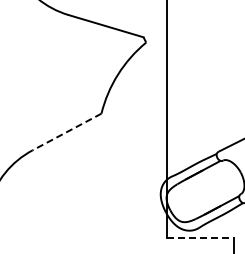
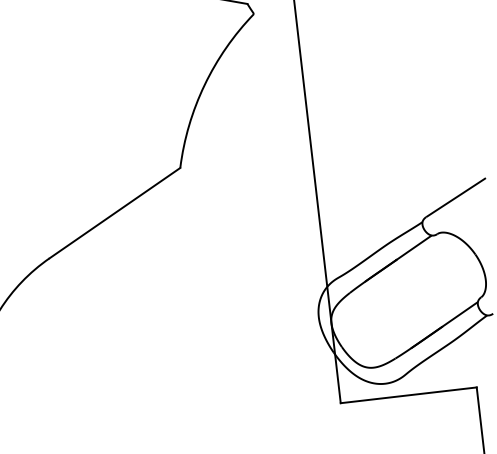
line: (66, 132) -> (114, 214), dashed -> solid
line: (200, 237) -> (409, 394), dashed -> solid

